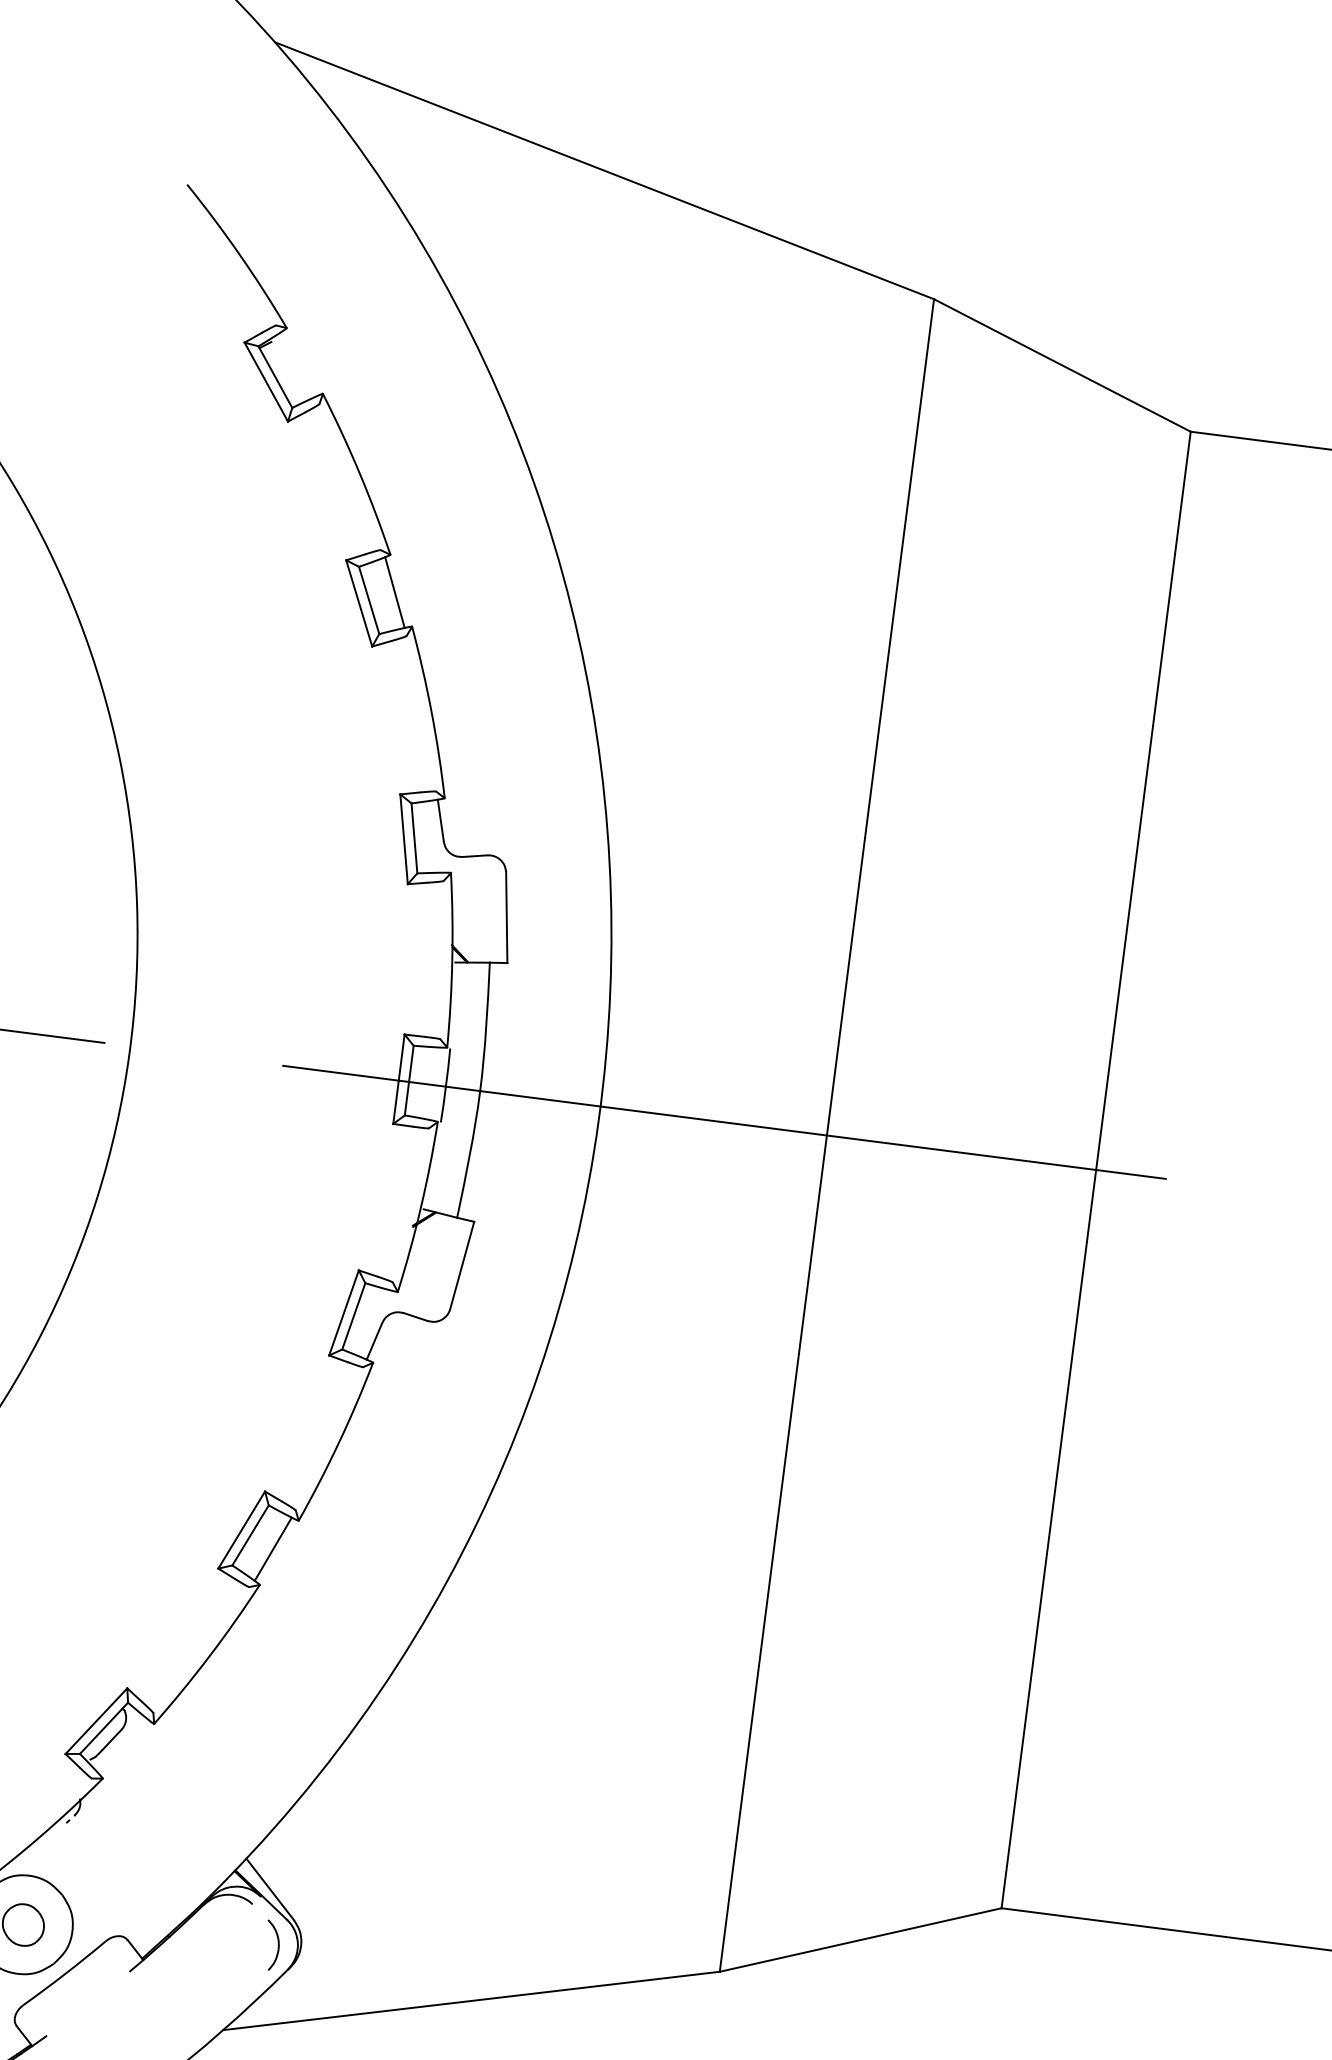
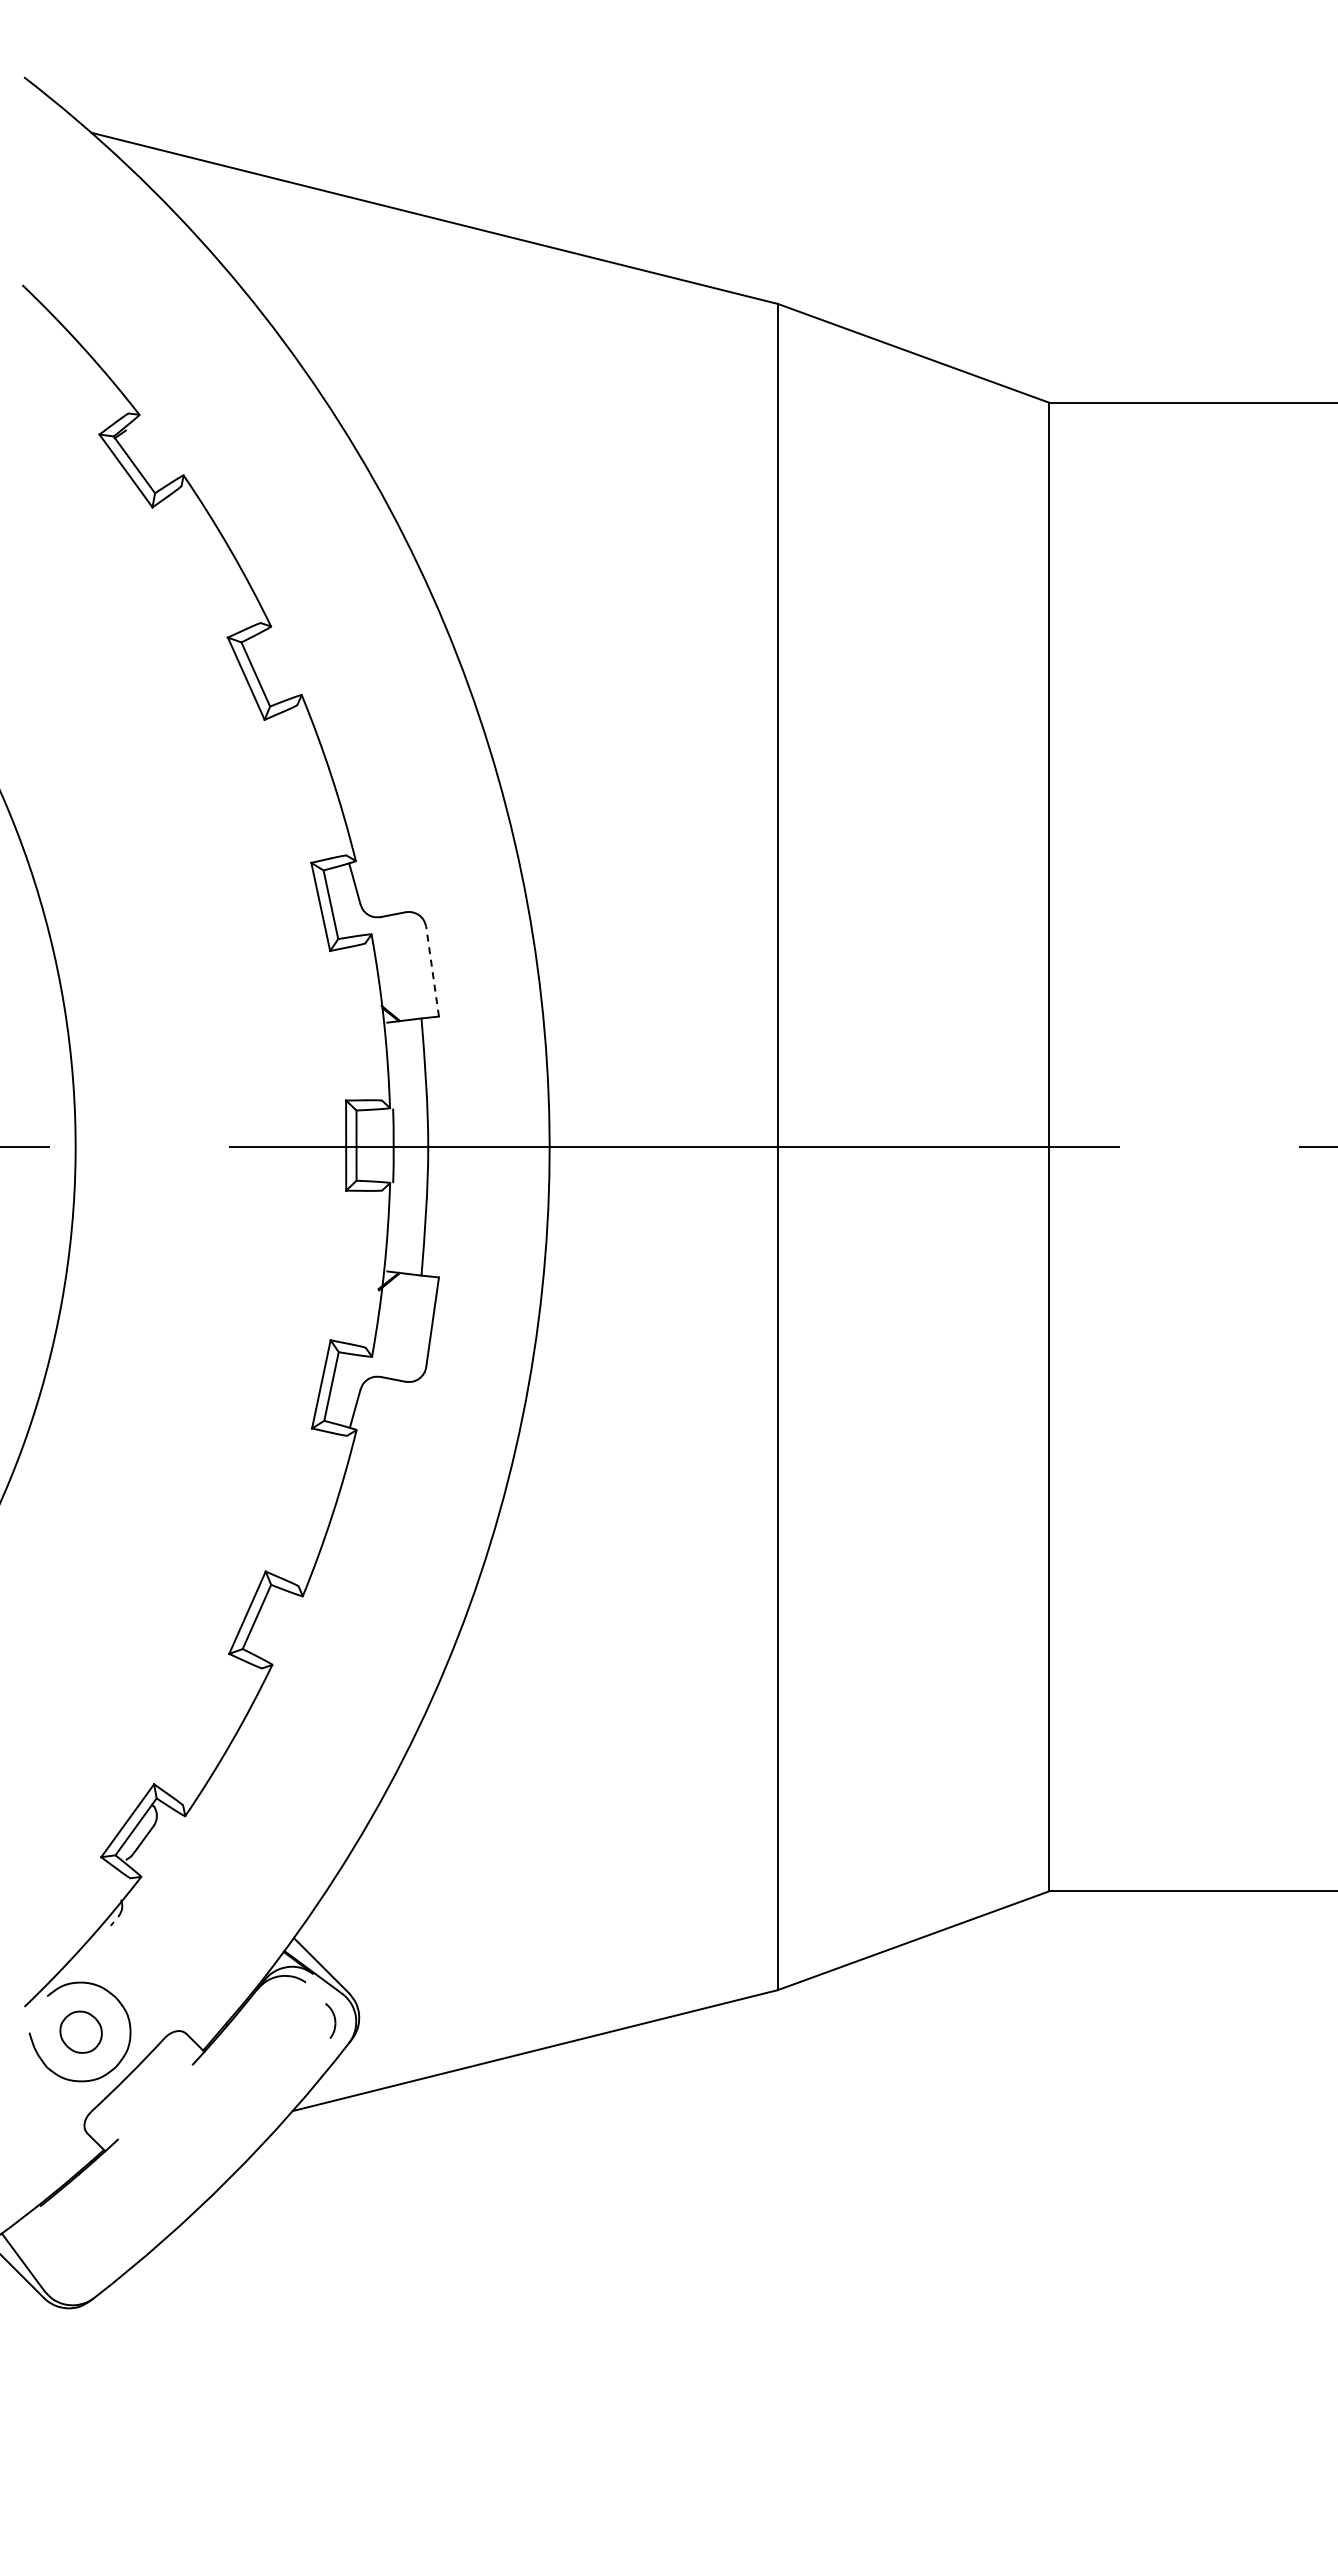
line: (395, 592) -> (280, 663), removed
line: (506, 917) -> (432, 971), solid -> dashed
line: (272, 1548) -> (280, 1627), removed
part: (272, 1945) -> (330, 2020), size x0.7

